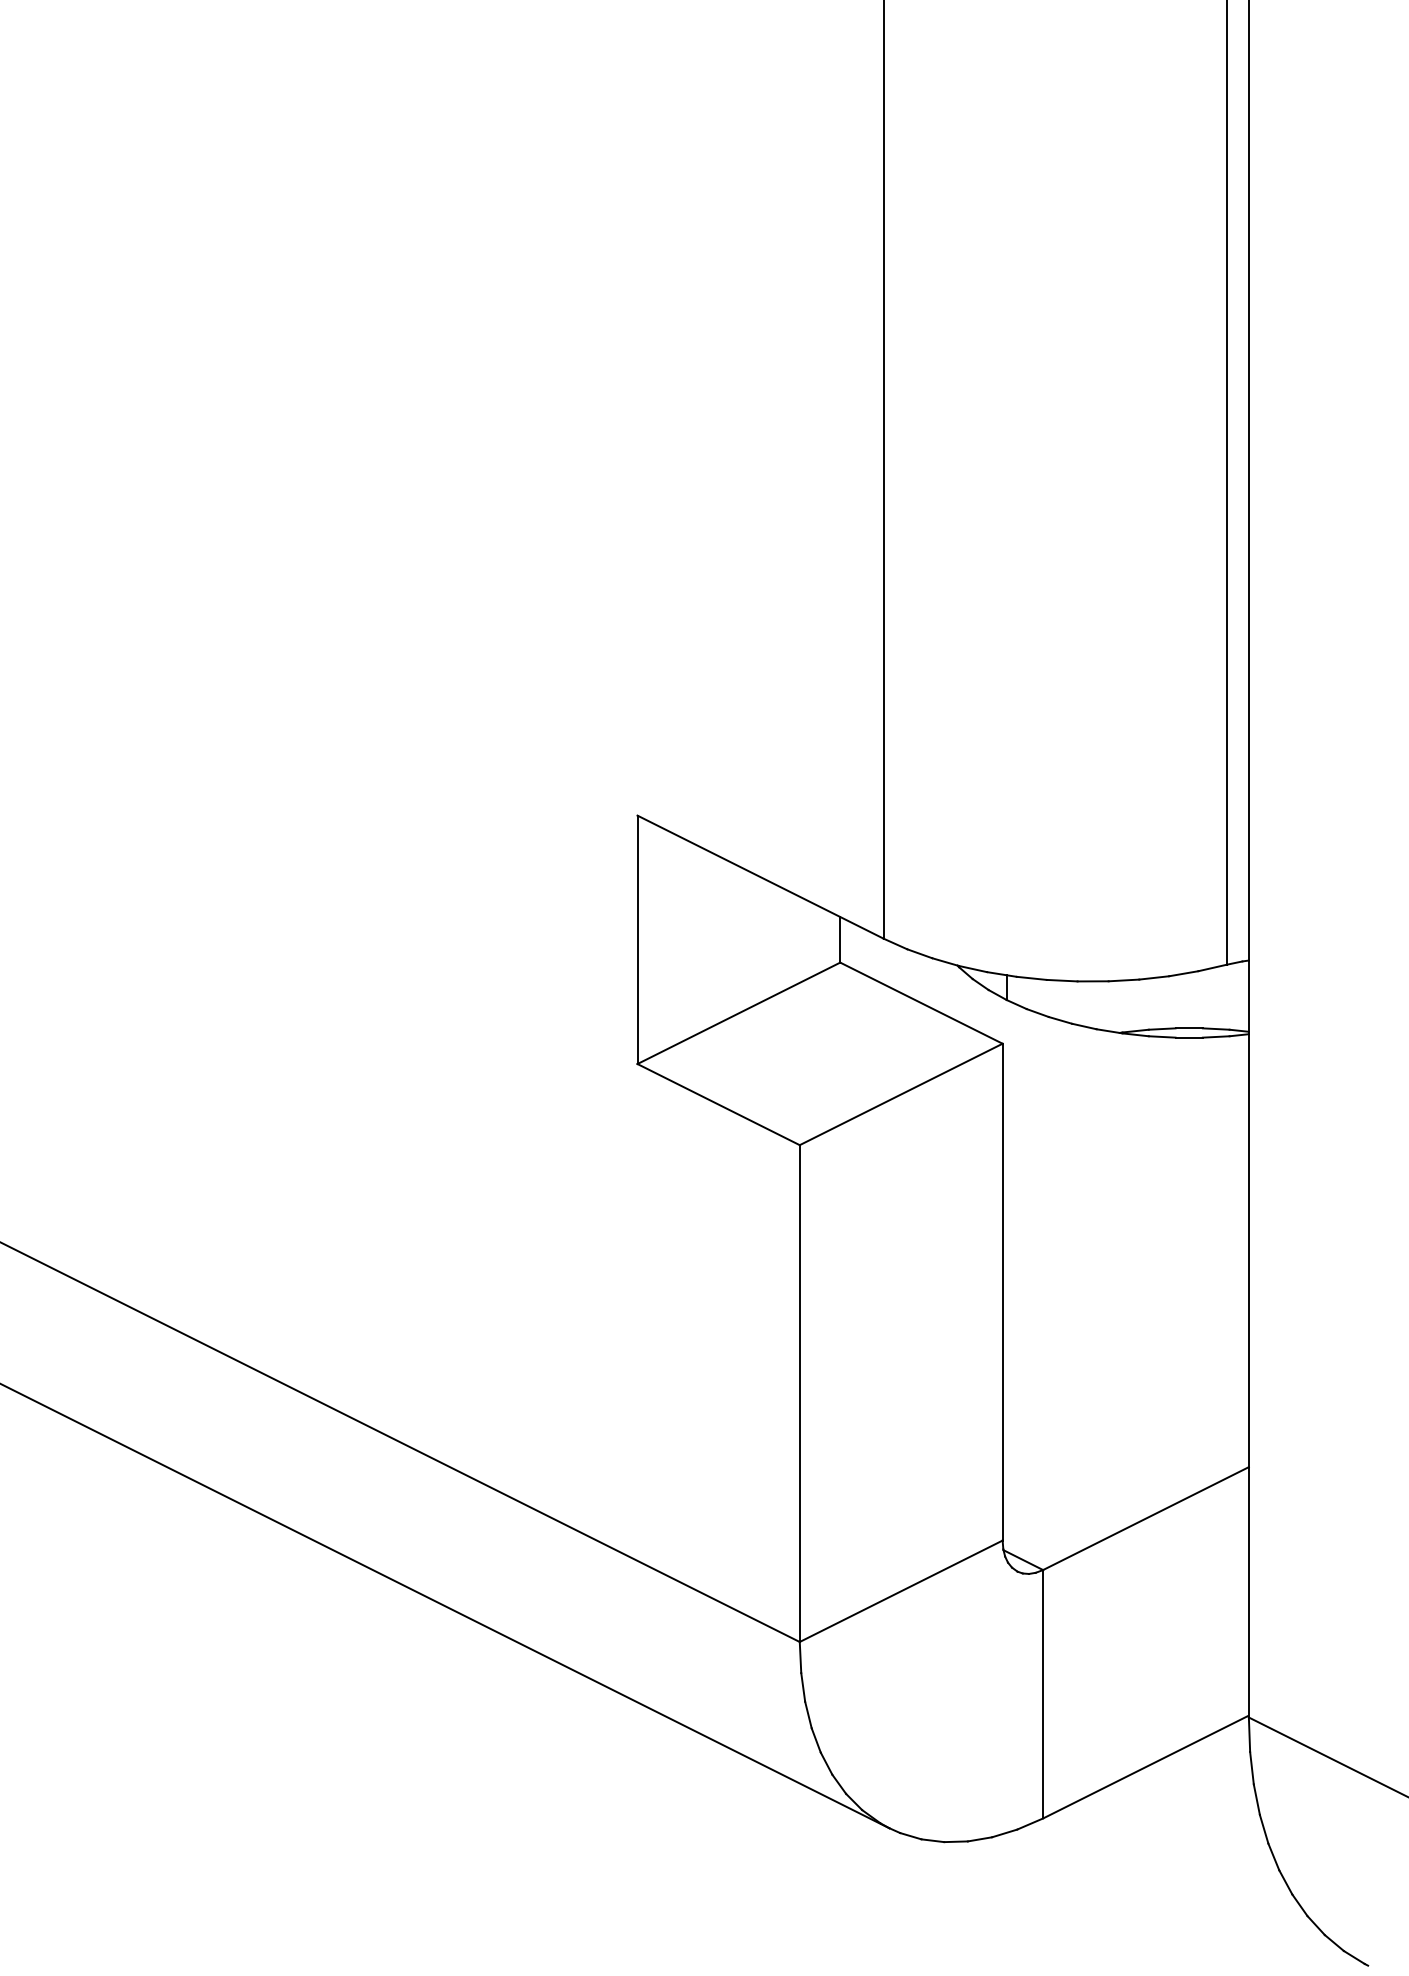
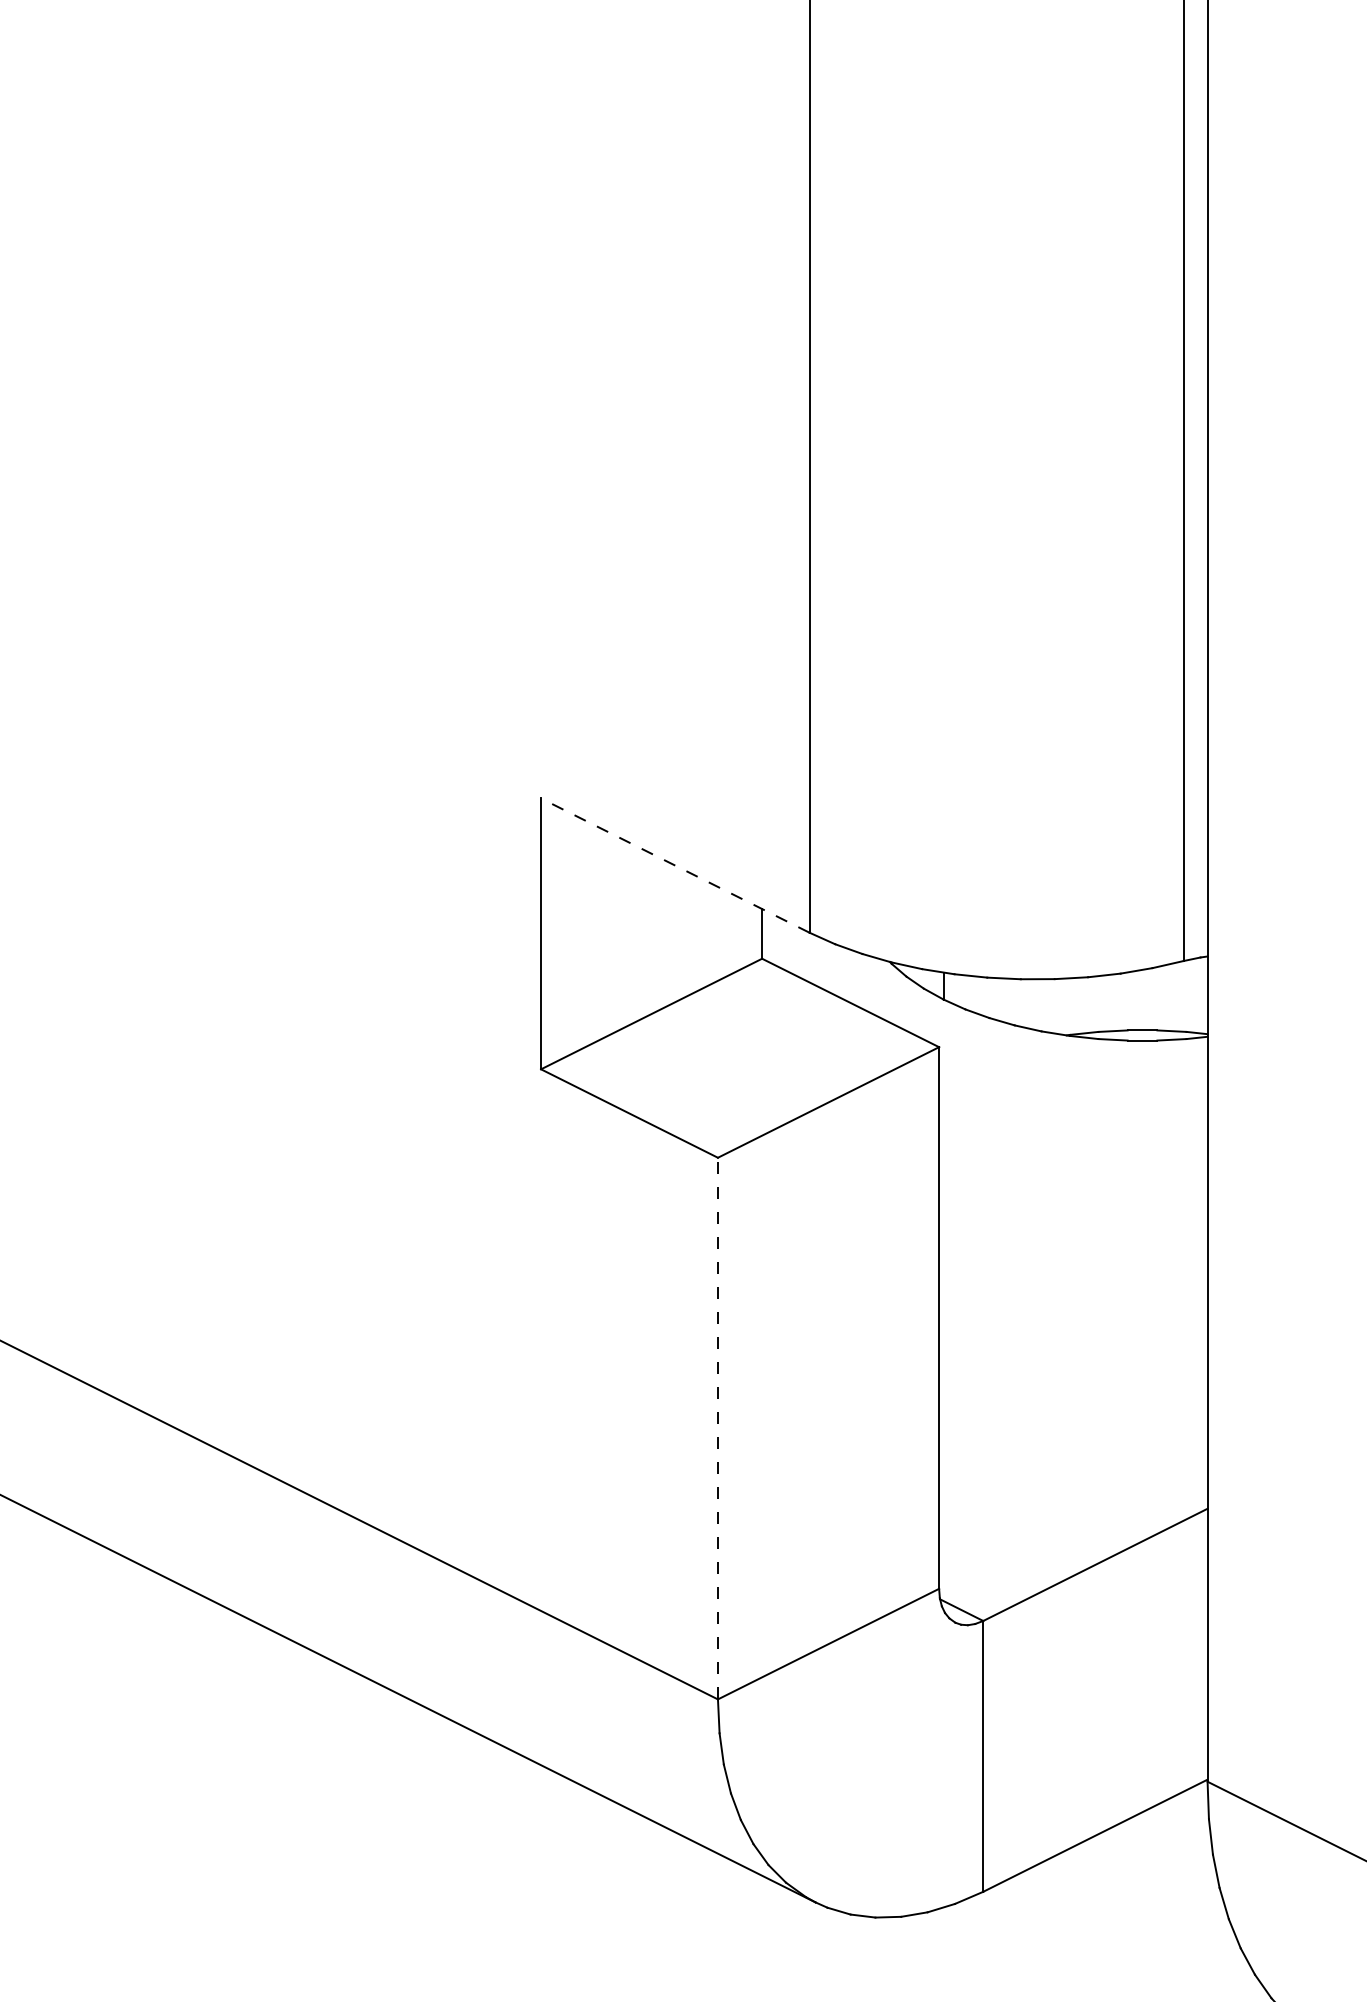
line: (760, 877) -> (675, 865), solid -> dashed
line: (799, 1393) -> (717, 1428), solid -> dashed

